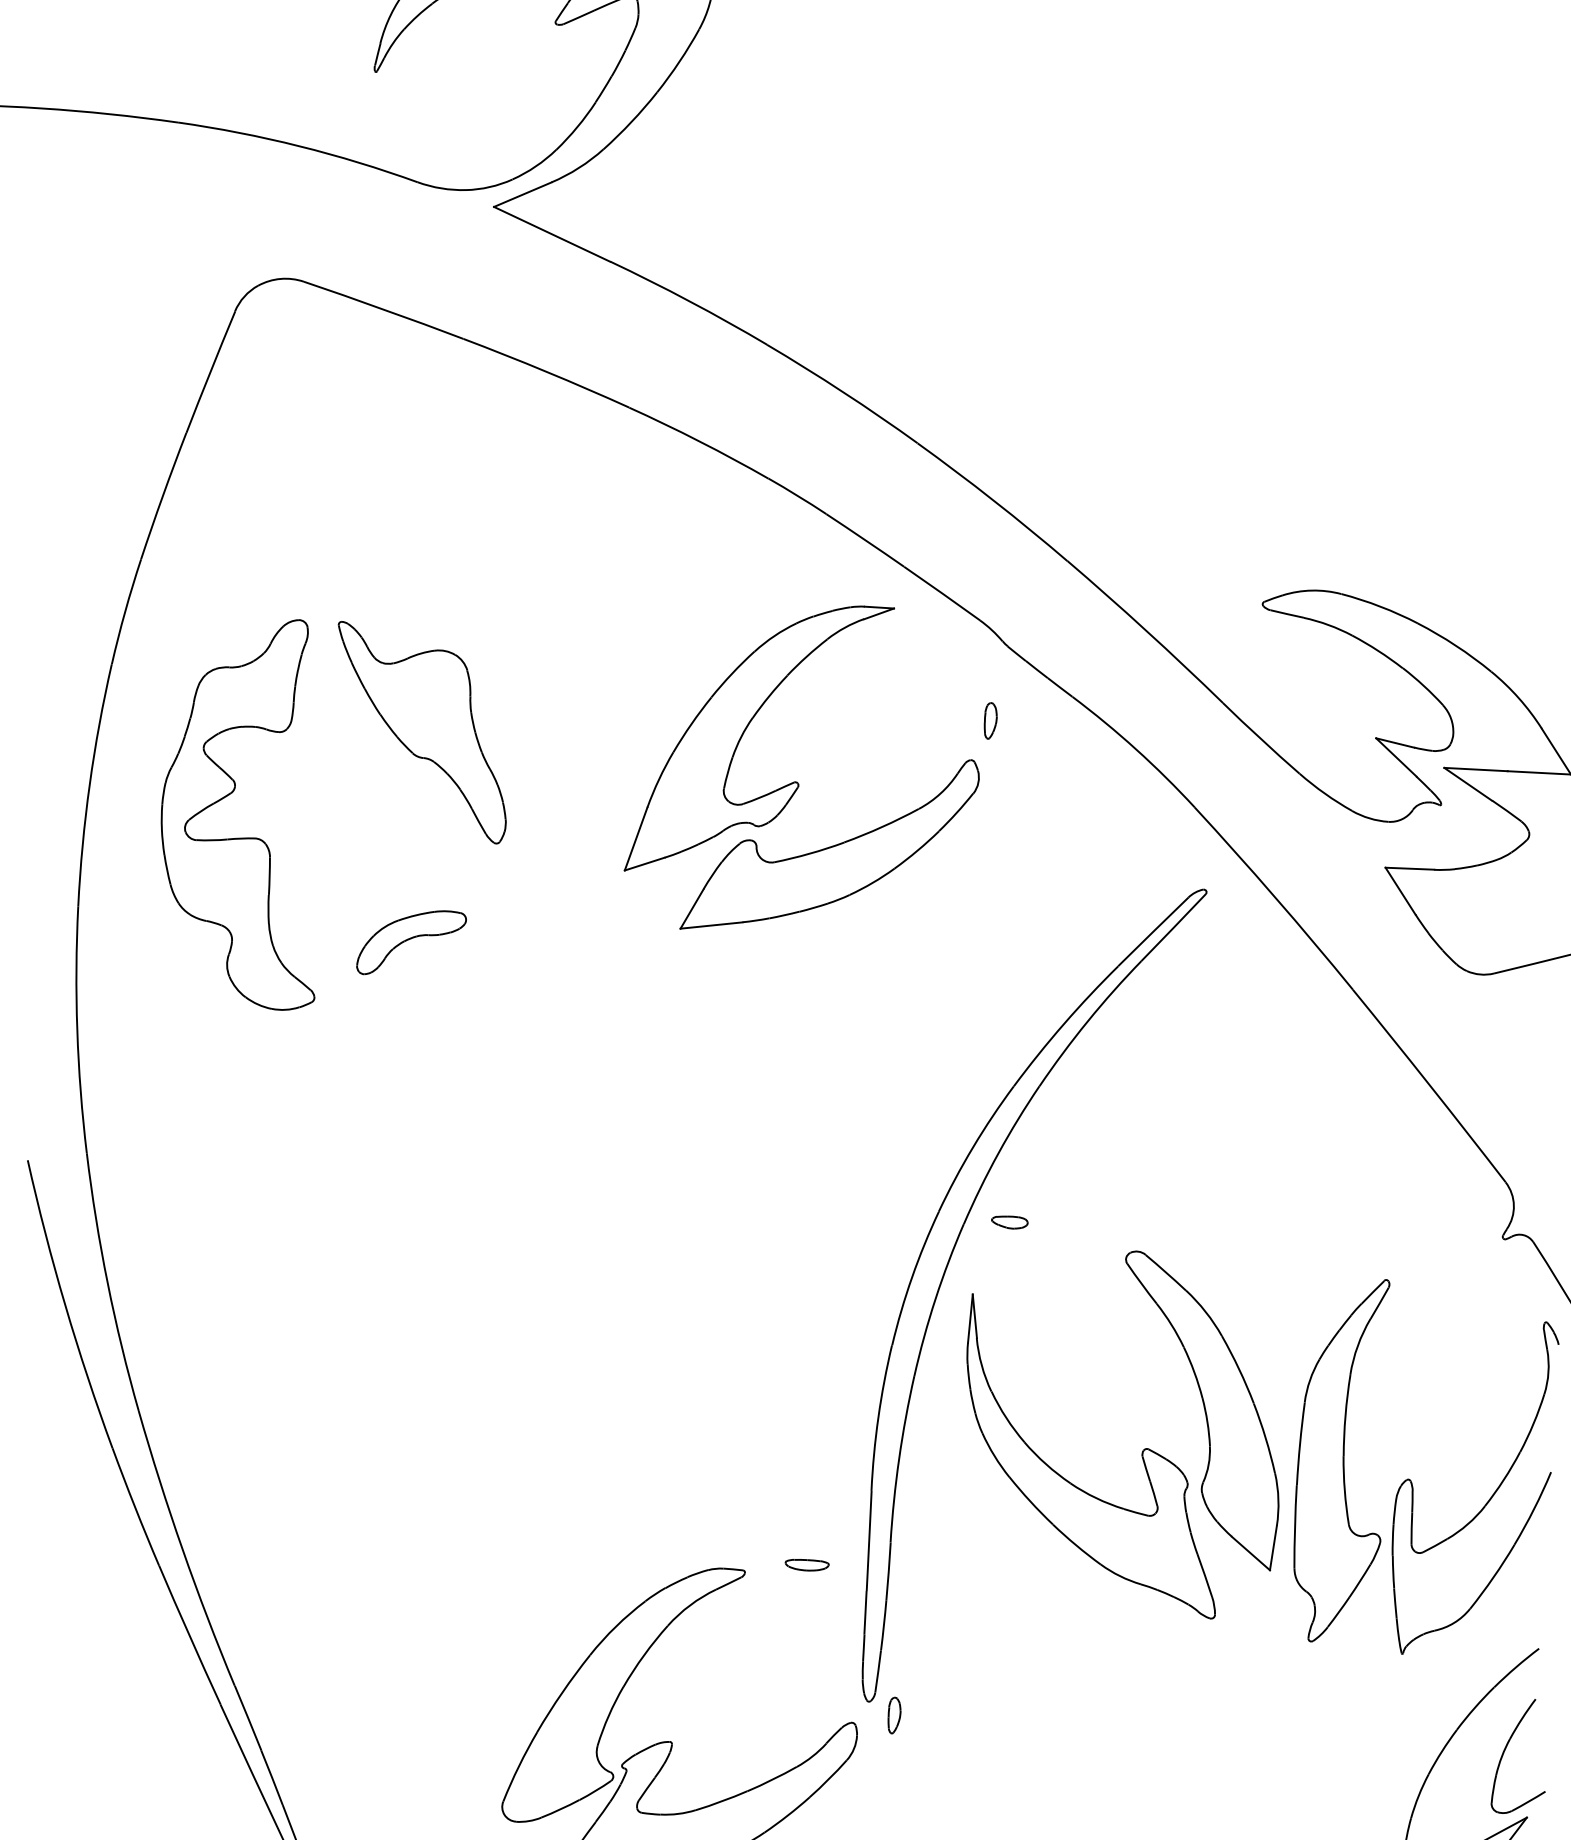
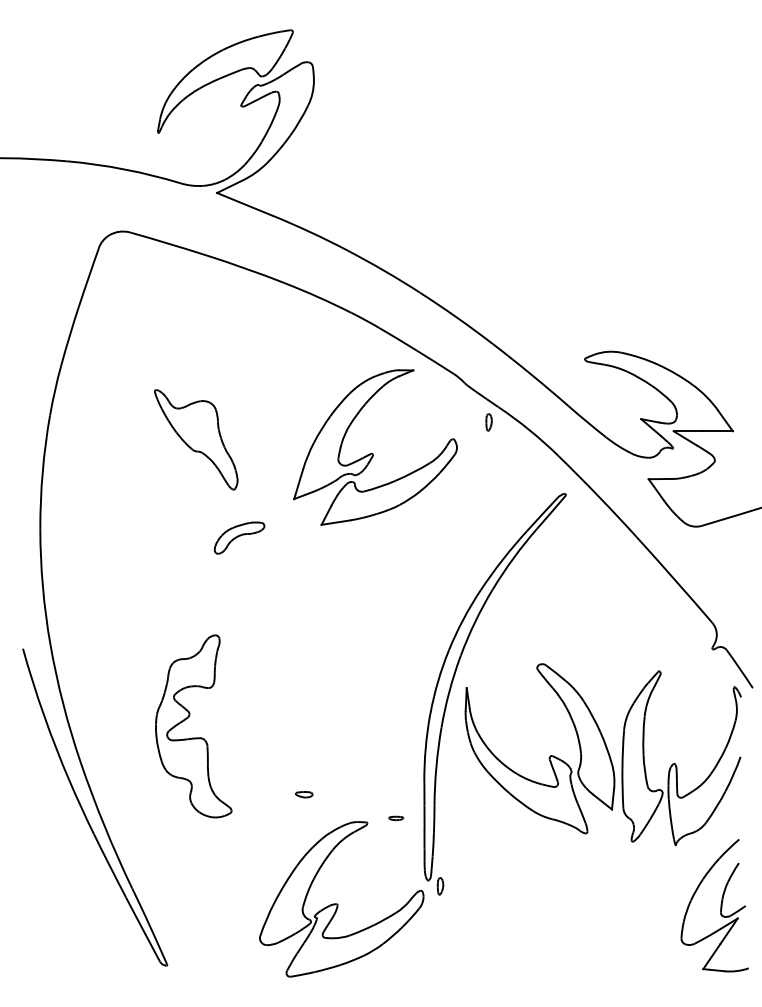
part: (989, 720) -> (488, 422), moved
part: (232, 795) -> (188, 718), moved
part: (411, 941) -> (239, 537), moved
part: (1010, 1221) -> (304, 794), moved
part: (807, 1565) -> (396, 818), size x0.7

